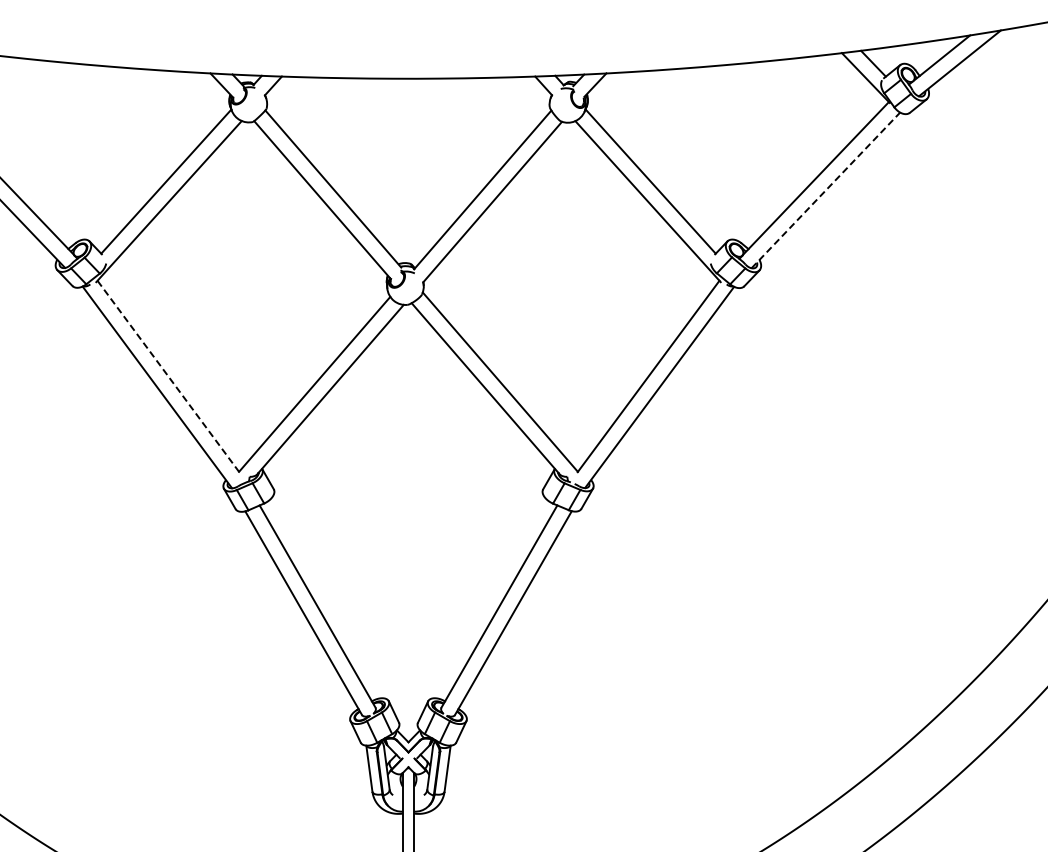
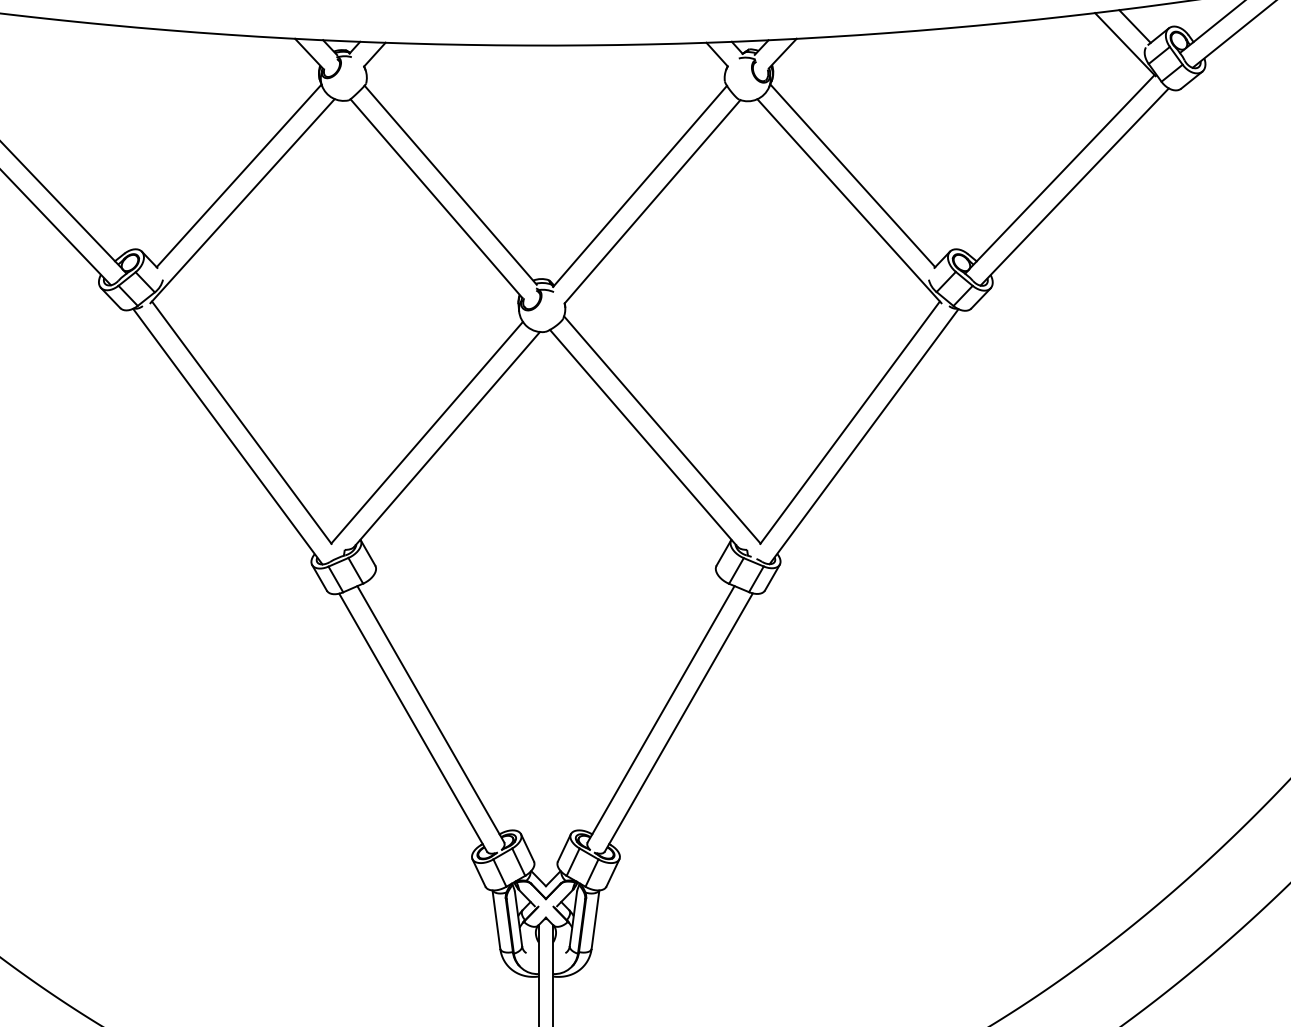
line: (825, 190) -> (1074, 187), dashed -> solid
line: (168, 376) -> (241, 422), dashed -> solid

